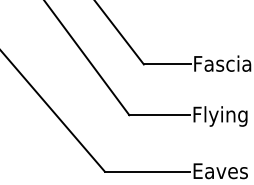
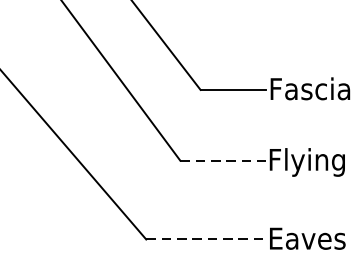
line: (159, 115) -> (222, 161), solid -> dashed
line: (147, 171) -> (205, 239), solid -> dashed

